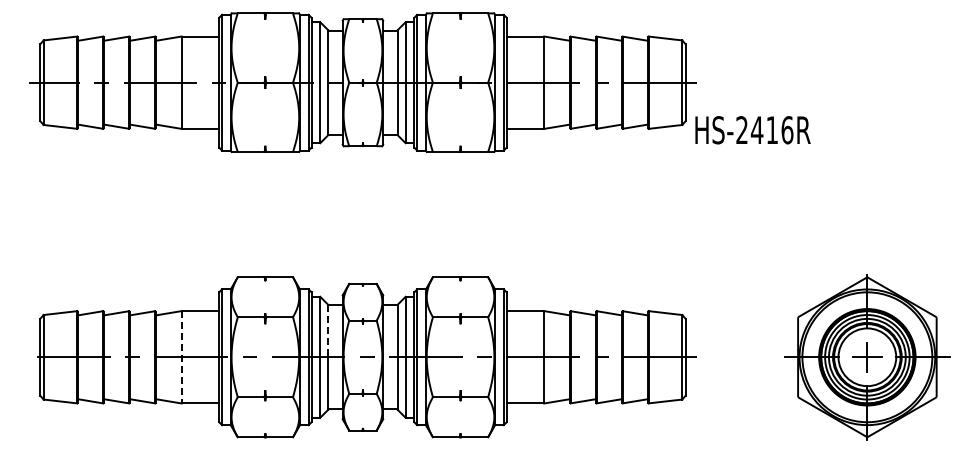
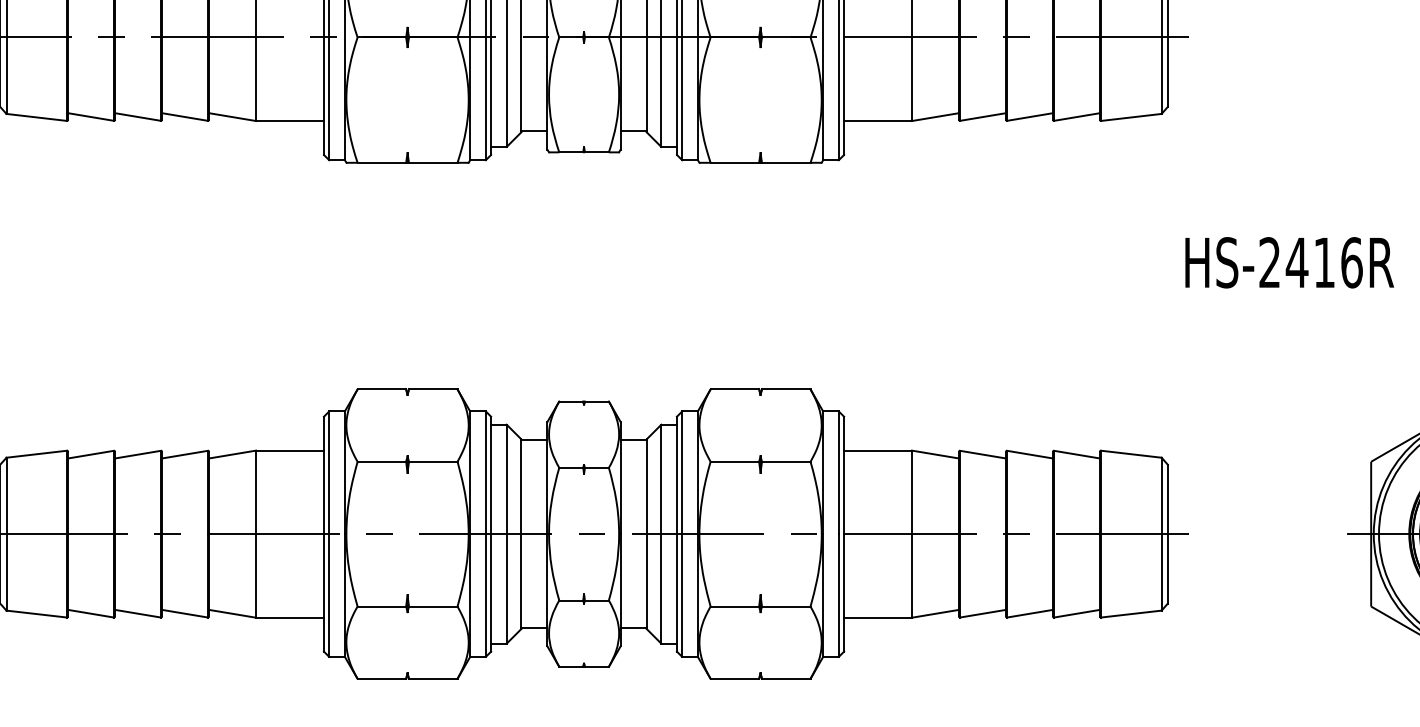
text: (752, 130) -> (1288, 263), moved
line: (328, 331) -> (521, 487), dashed -> solid
line: (181, 357) -> (255, 534), dashed -> solid

